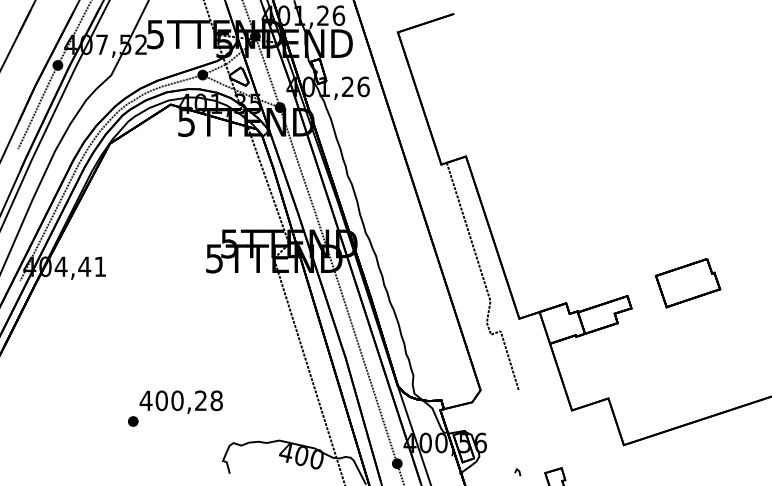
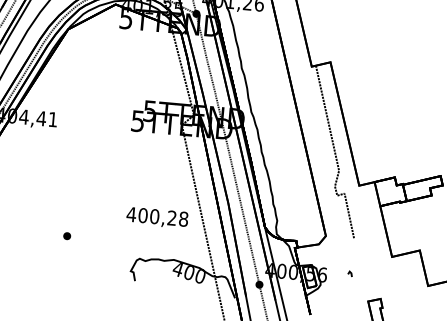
text: (180, 401) -> (156, 217), moved
line: (517, 471) -> (350, 273), moved

